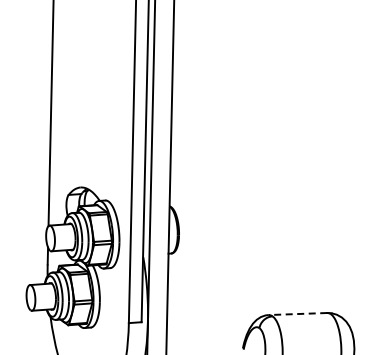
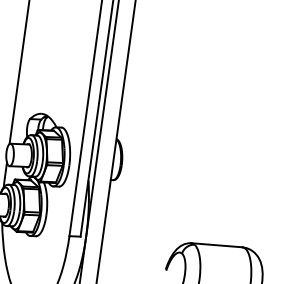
line: (297, 314) -> (216, 245), dashed -> solid

